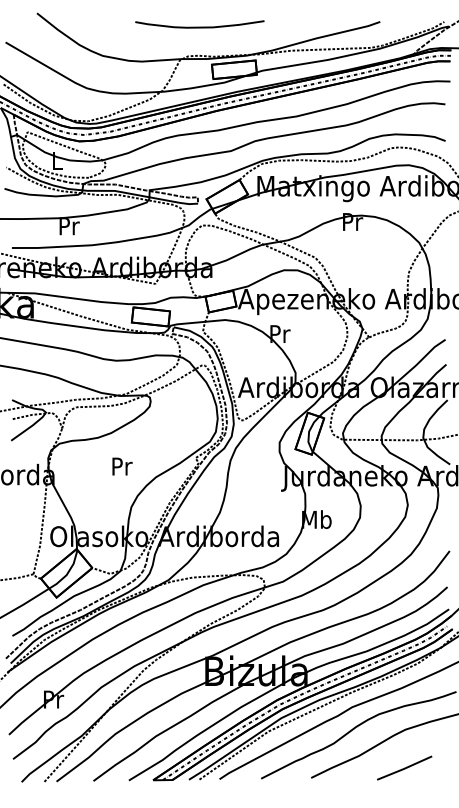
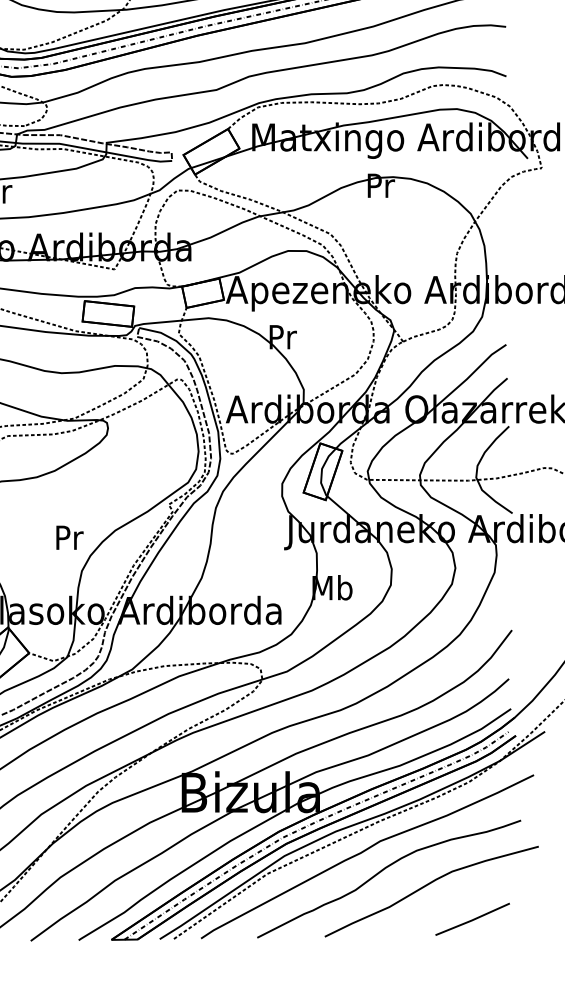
text: (122, 466) -> (69, 537), moved
line: (404, 767) -> (472, 918), moved

